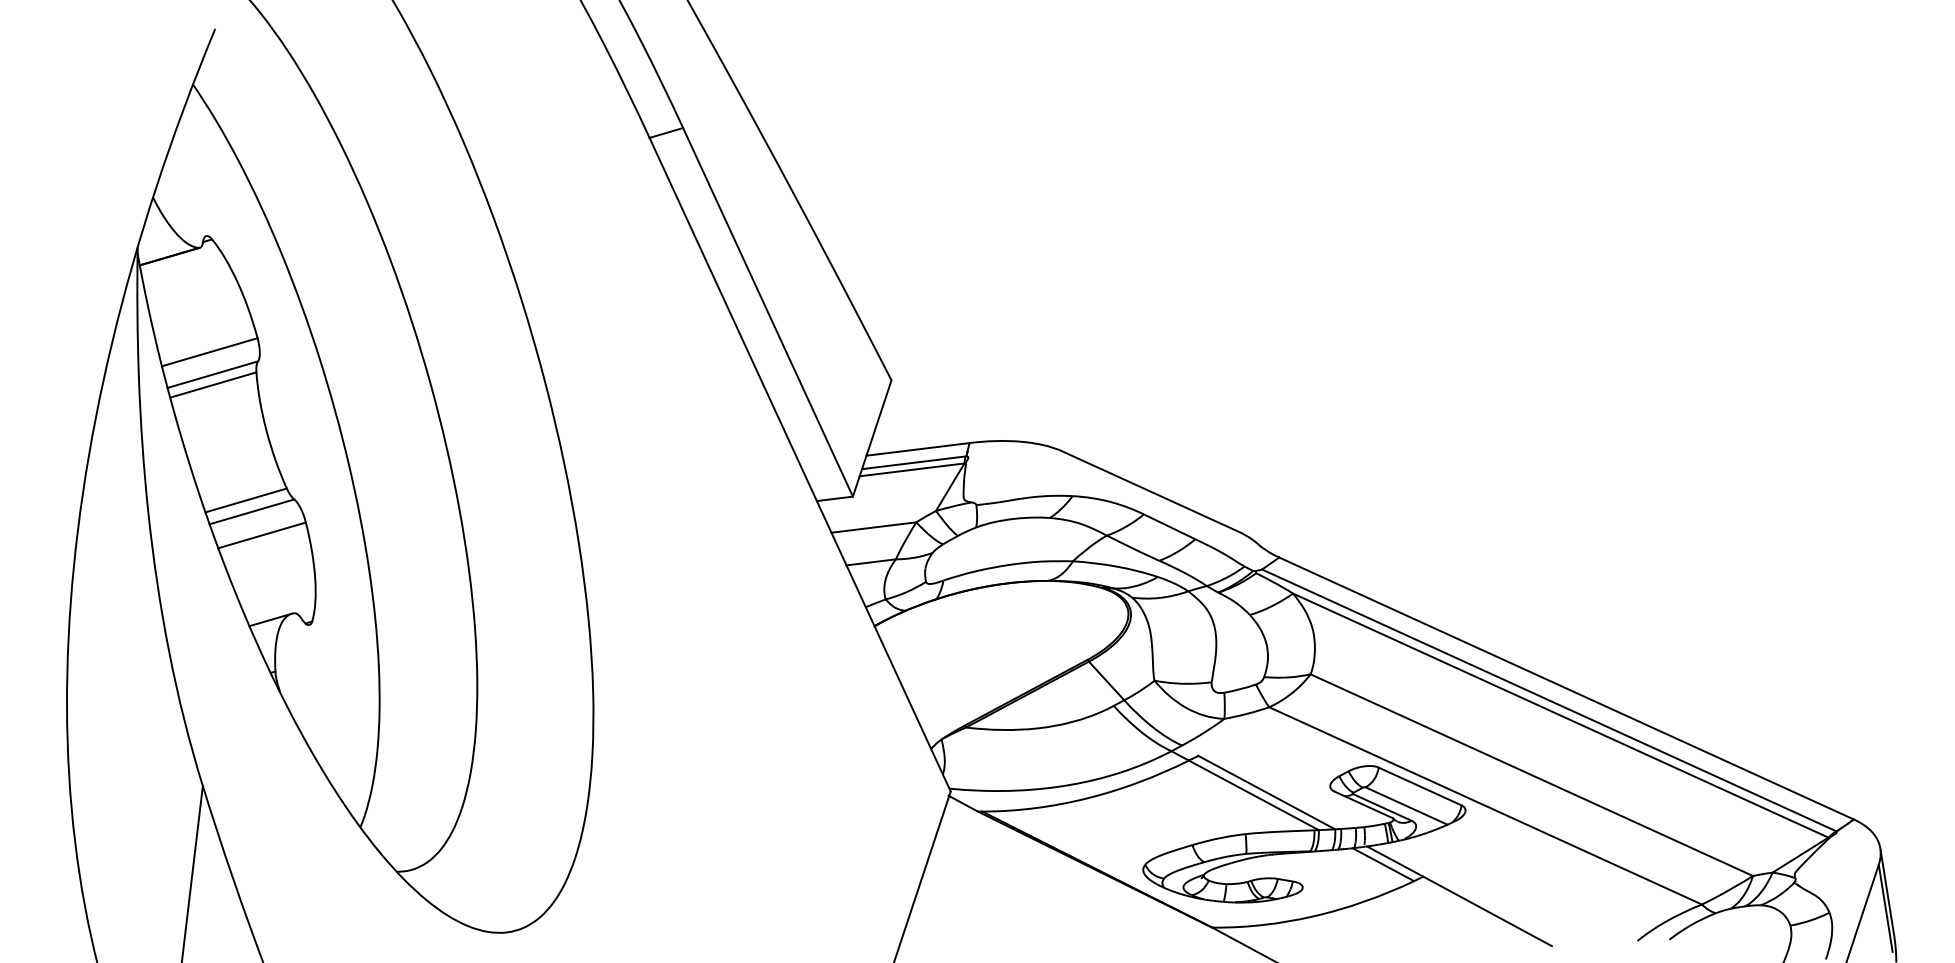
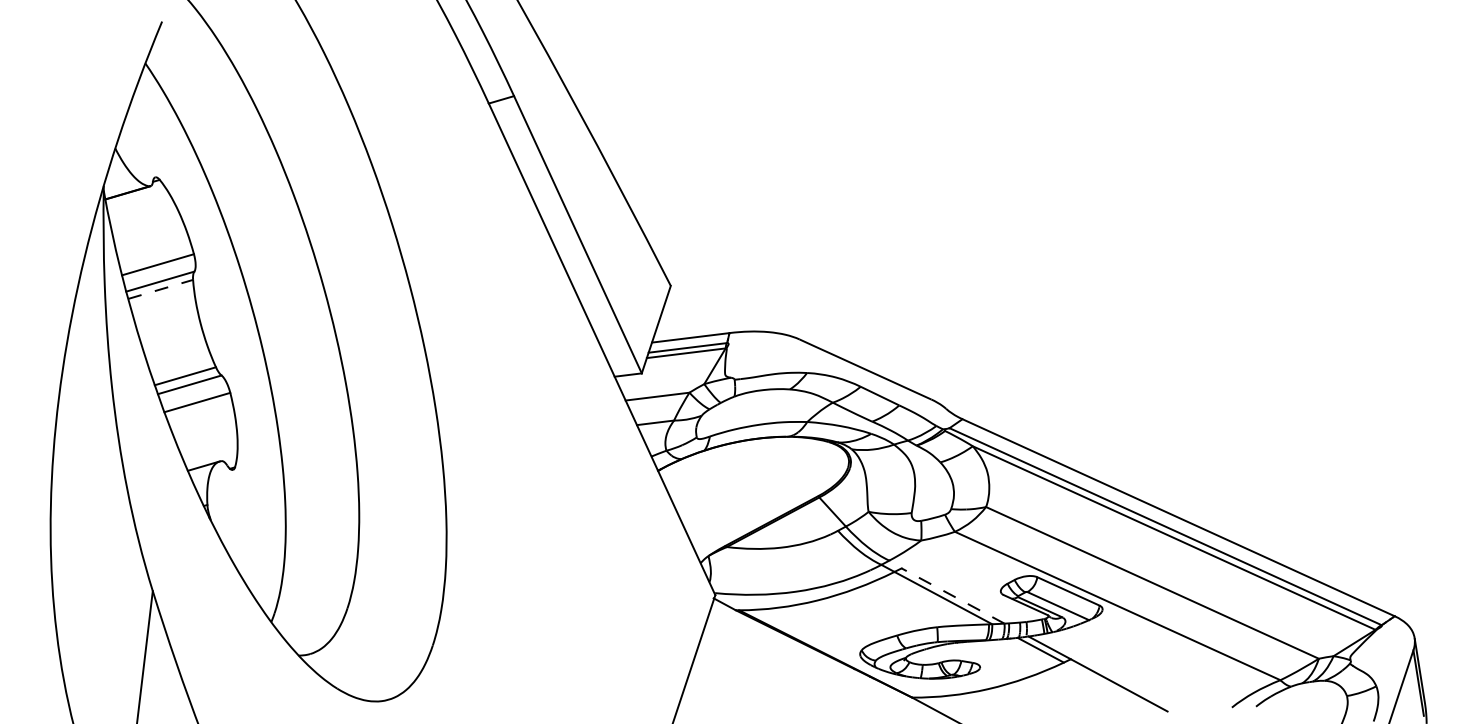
line: (213, 385) -> (160, 289), solid -> dashed
line: (1266, 792) -> (952, 595), solid -> dashed

